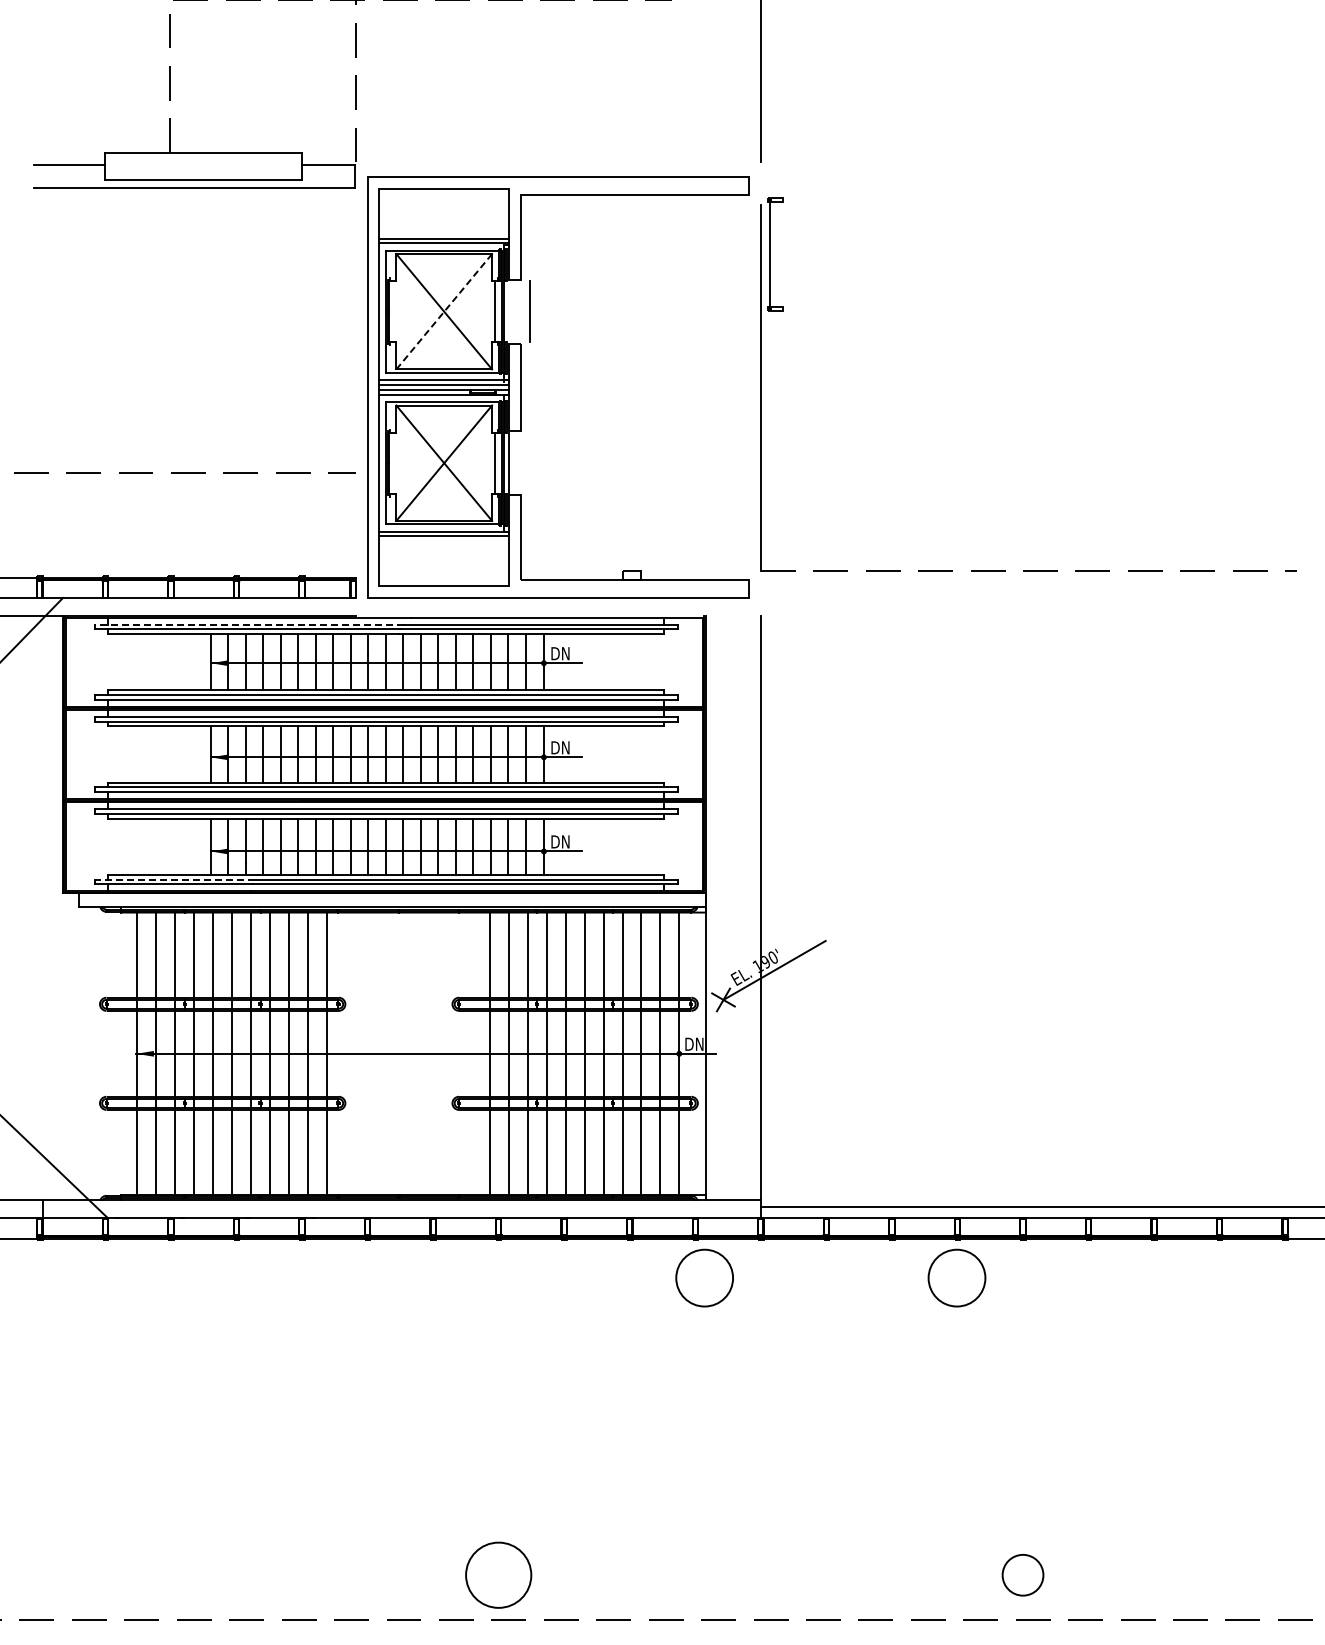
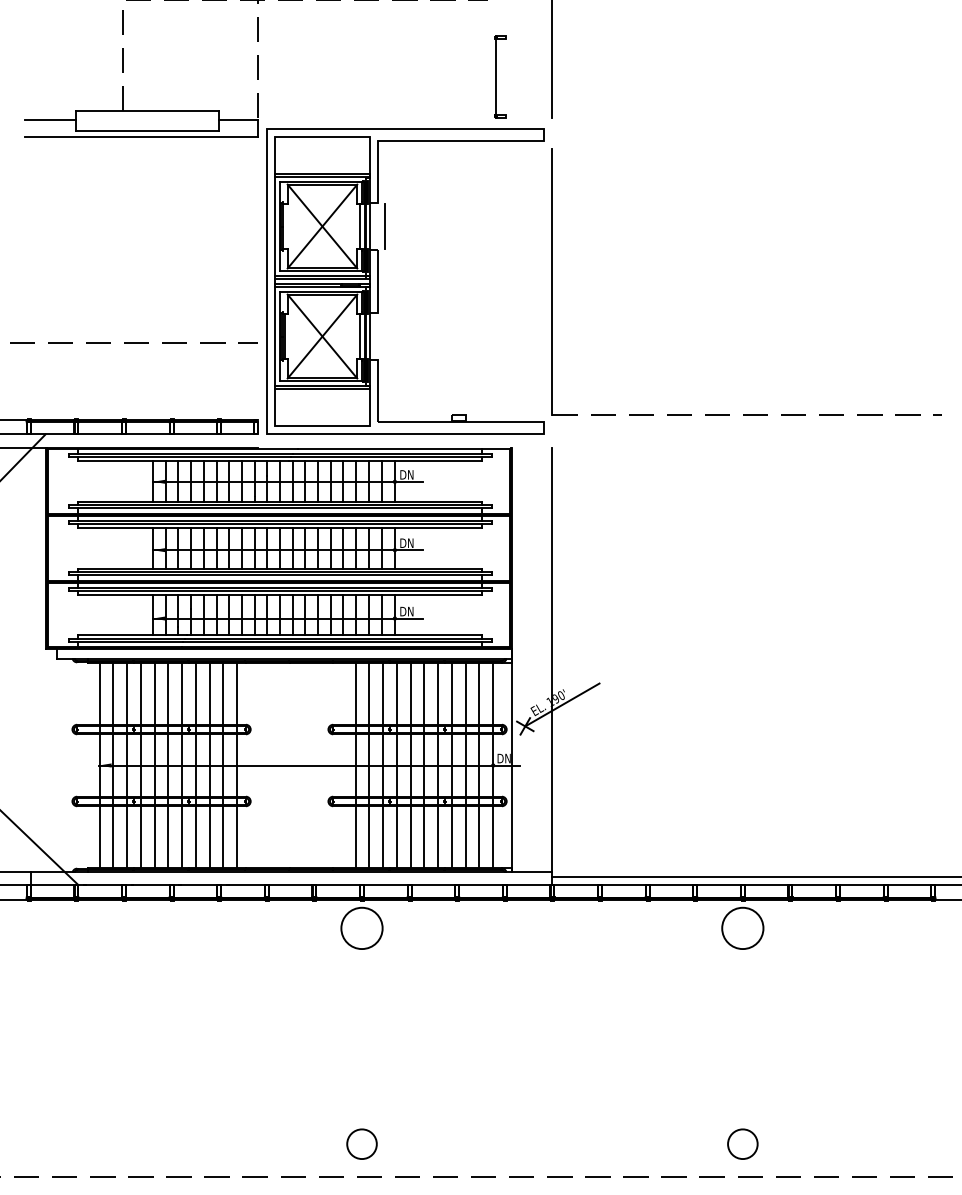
part: (775, 254) -> (500, 76), moved
line: (444, 311) -> (322, 226), dashed -> solid
line: (509, 311) -> (369, 226), added
line: (393, 462) -> (285, 336), added
line: (249, 624) -> (181, 453), dashed -> solid
line: (175, 879) -> (127, 638), dashed -> solid
circle: (704, 1277) -> (361, 927), moved
circle: (956, 1277) -> (742, 927), moved
circle: (498, 1574) -> (361, 1143), size x0.62

